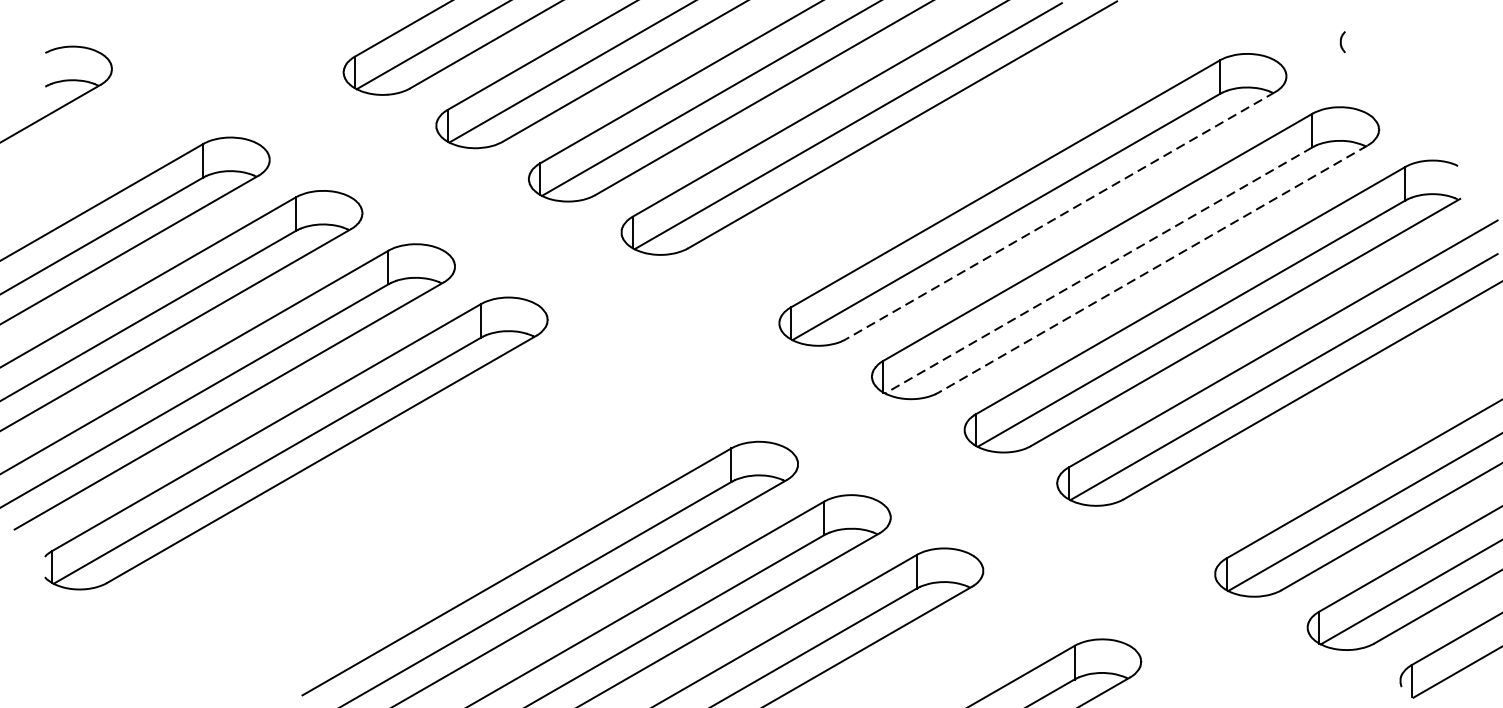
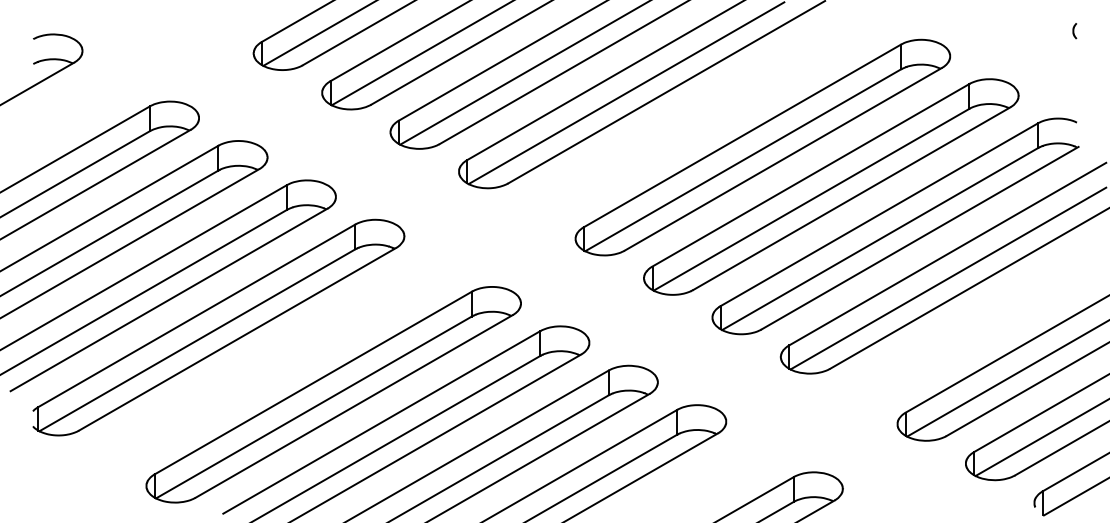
curve: (1342, 42) -> (1074, 31), moved
line: (1060, 215) -> (783, 159), dashed -> solid
line: (1152, 268) -> (851, 198), dashed -> solid
line: (1098, 271) -> (811, 200), dashed -> solid
part: (451, 534) -> (333, 394), added

